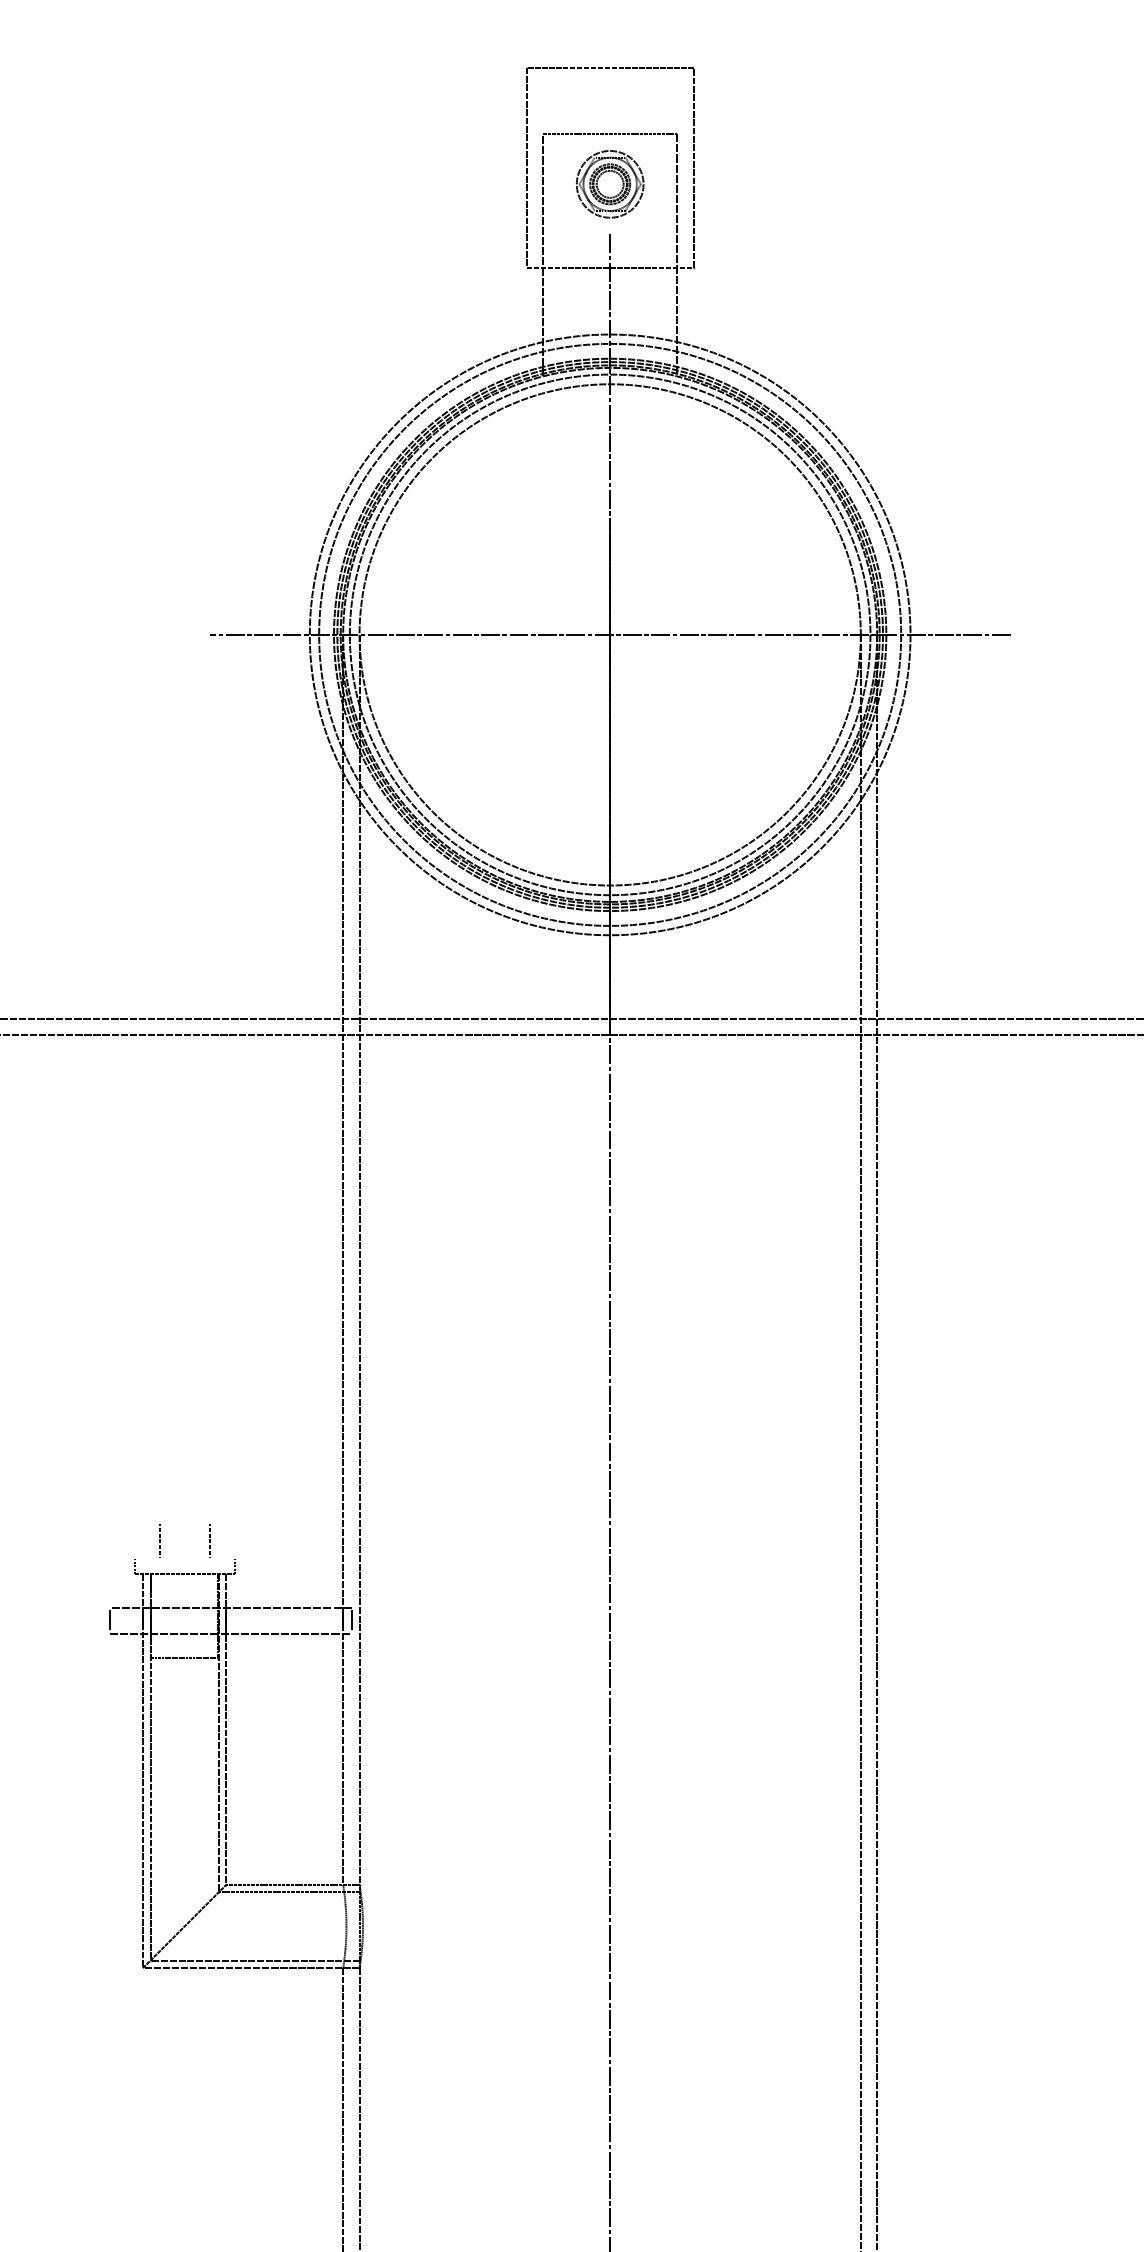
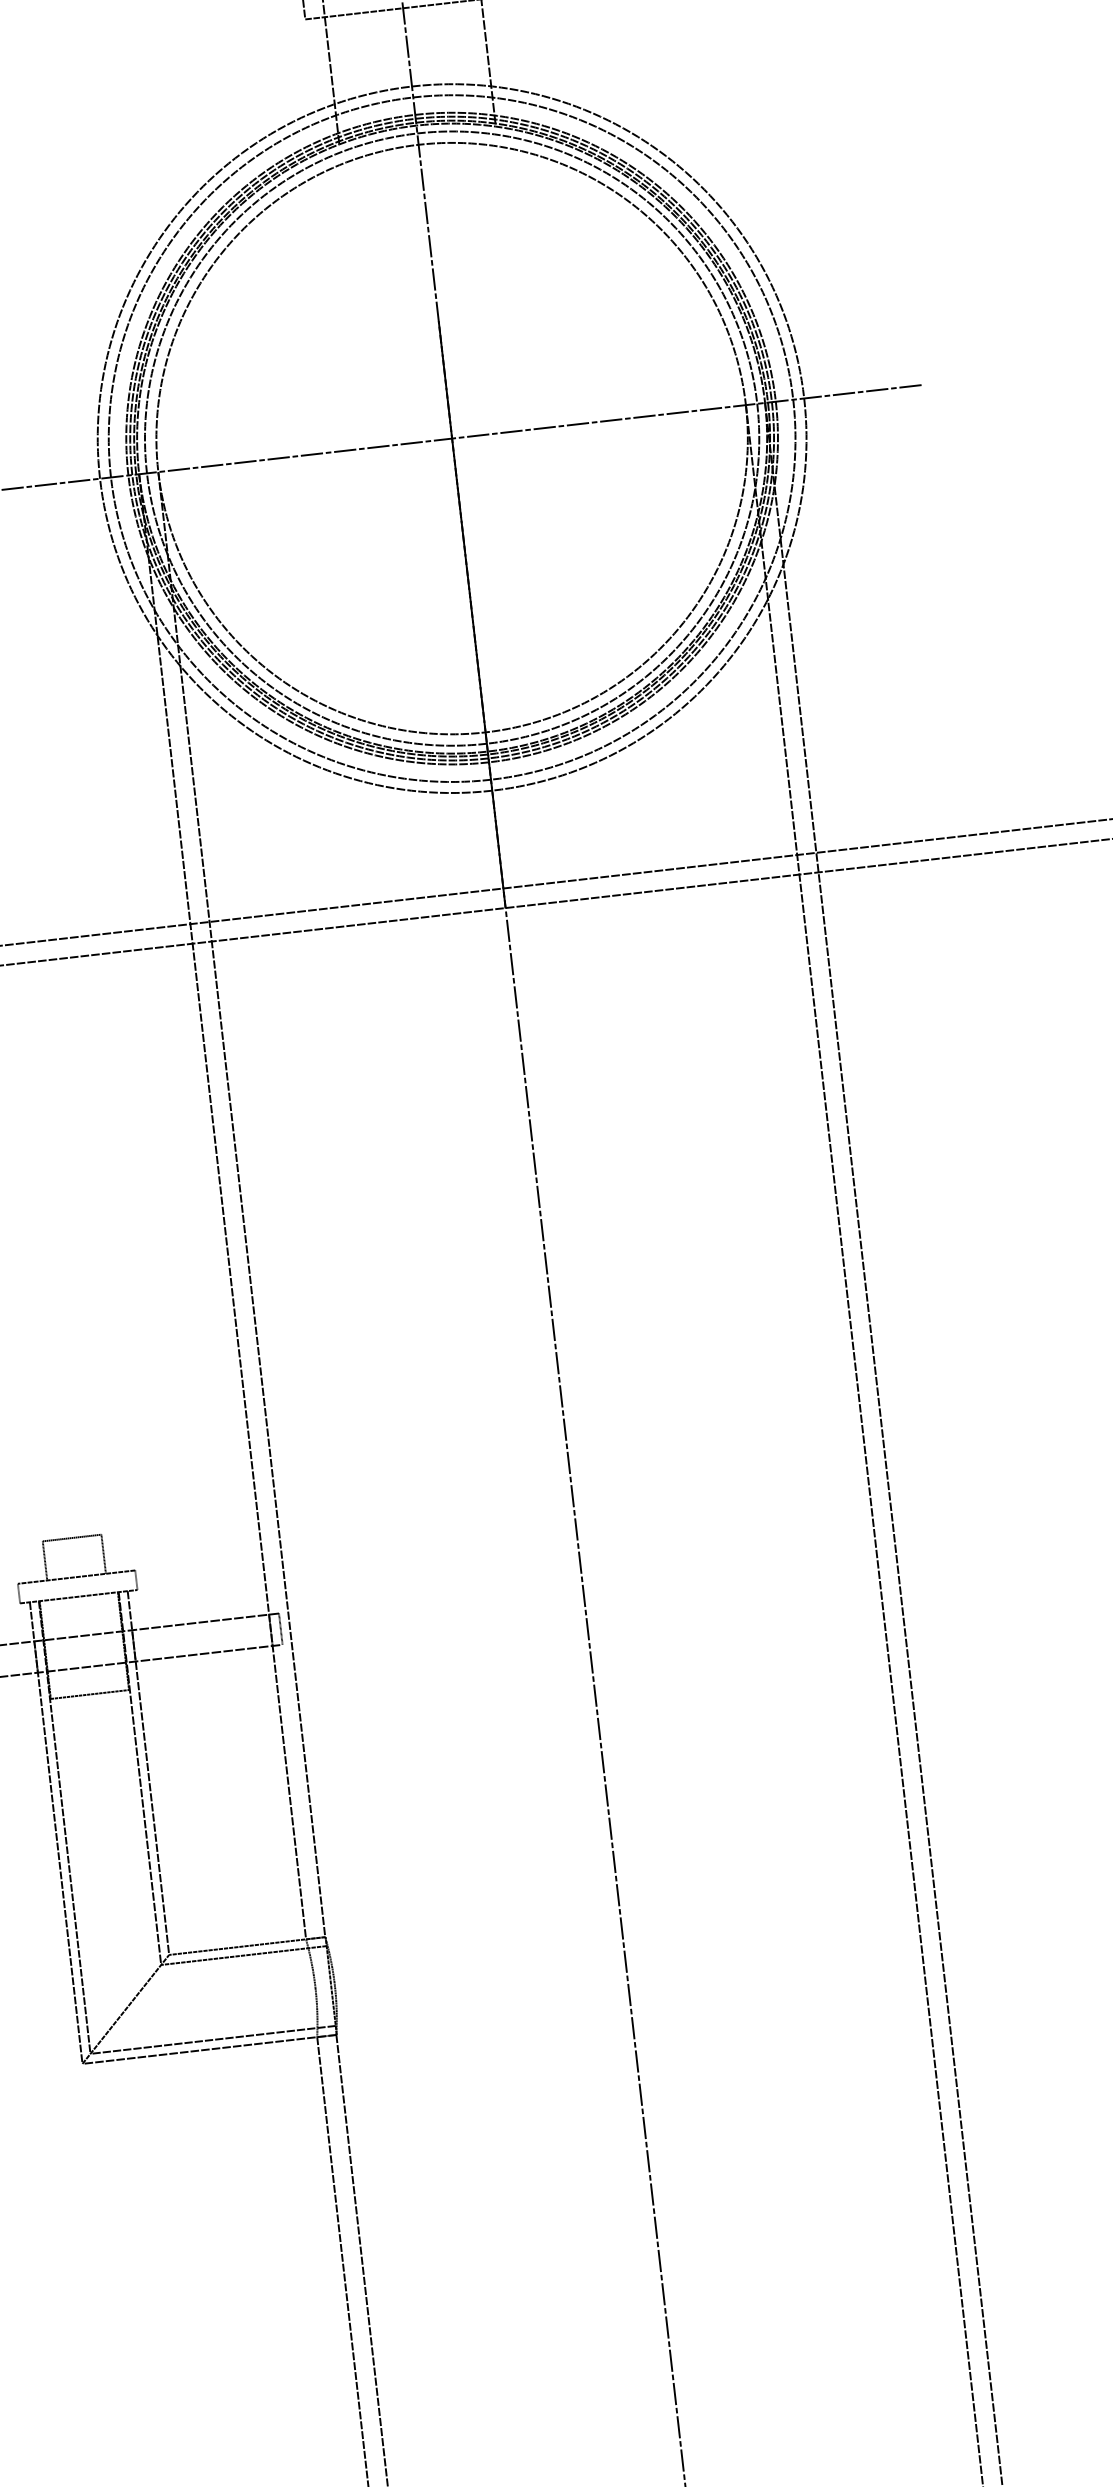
line: (184, 1524) -> (71, 1538), added
line: (184, 1557) -> (76, 1576), added

